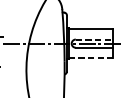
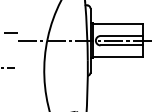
line: (95, 39) -> (122, 36), dashed -> solid
line: (91, 58) -> (118, 57), dashed -> solid

